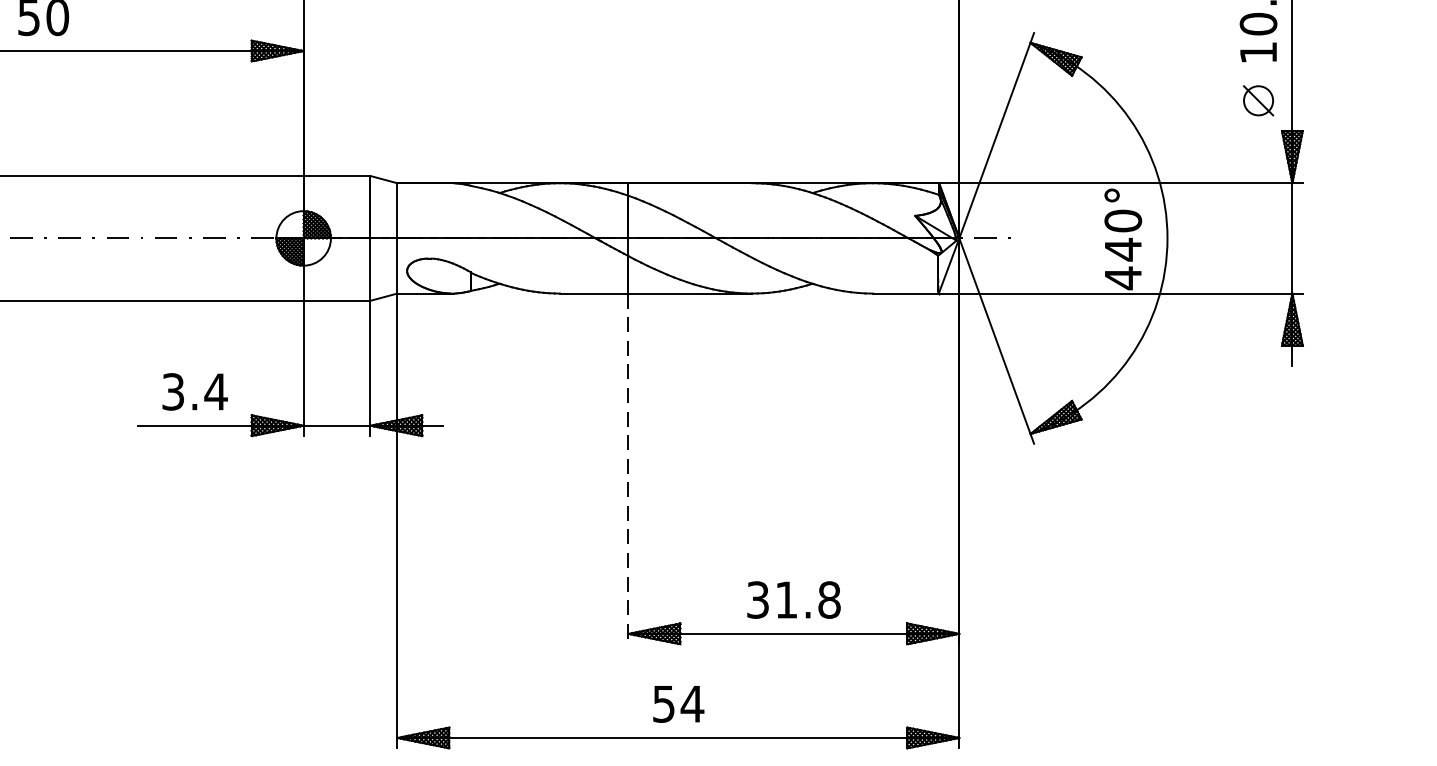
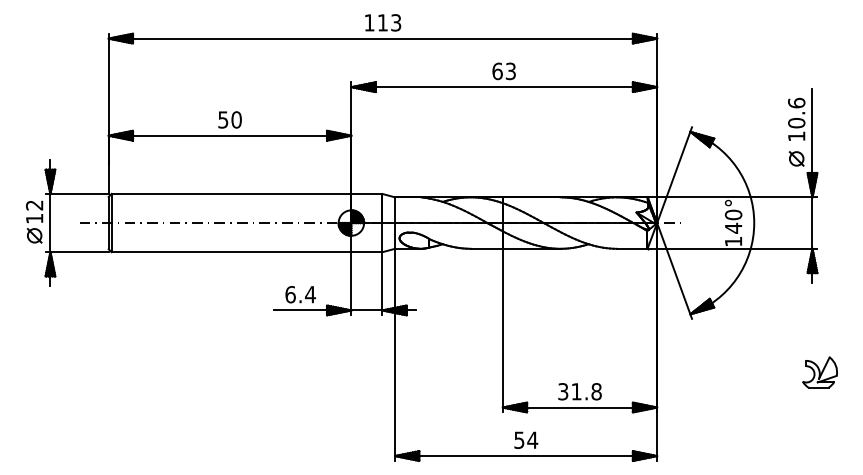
text: (1123, 277) -> (733, 241), 440° -> 140°
text: (173, 391) -> (290, 294), 3.4 -> 6.4
line: (627, 468) -> (502, 330), dashed -> solid
part: (1307, 558) -> (819, 372), added

